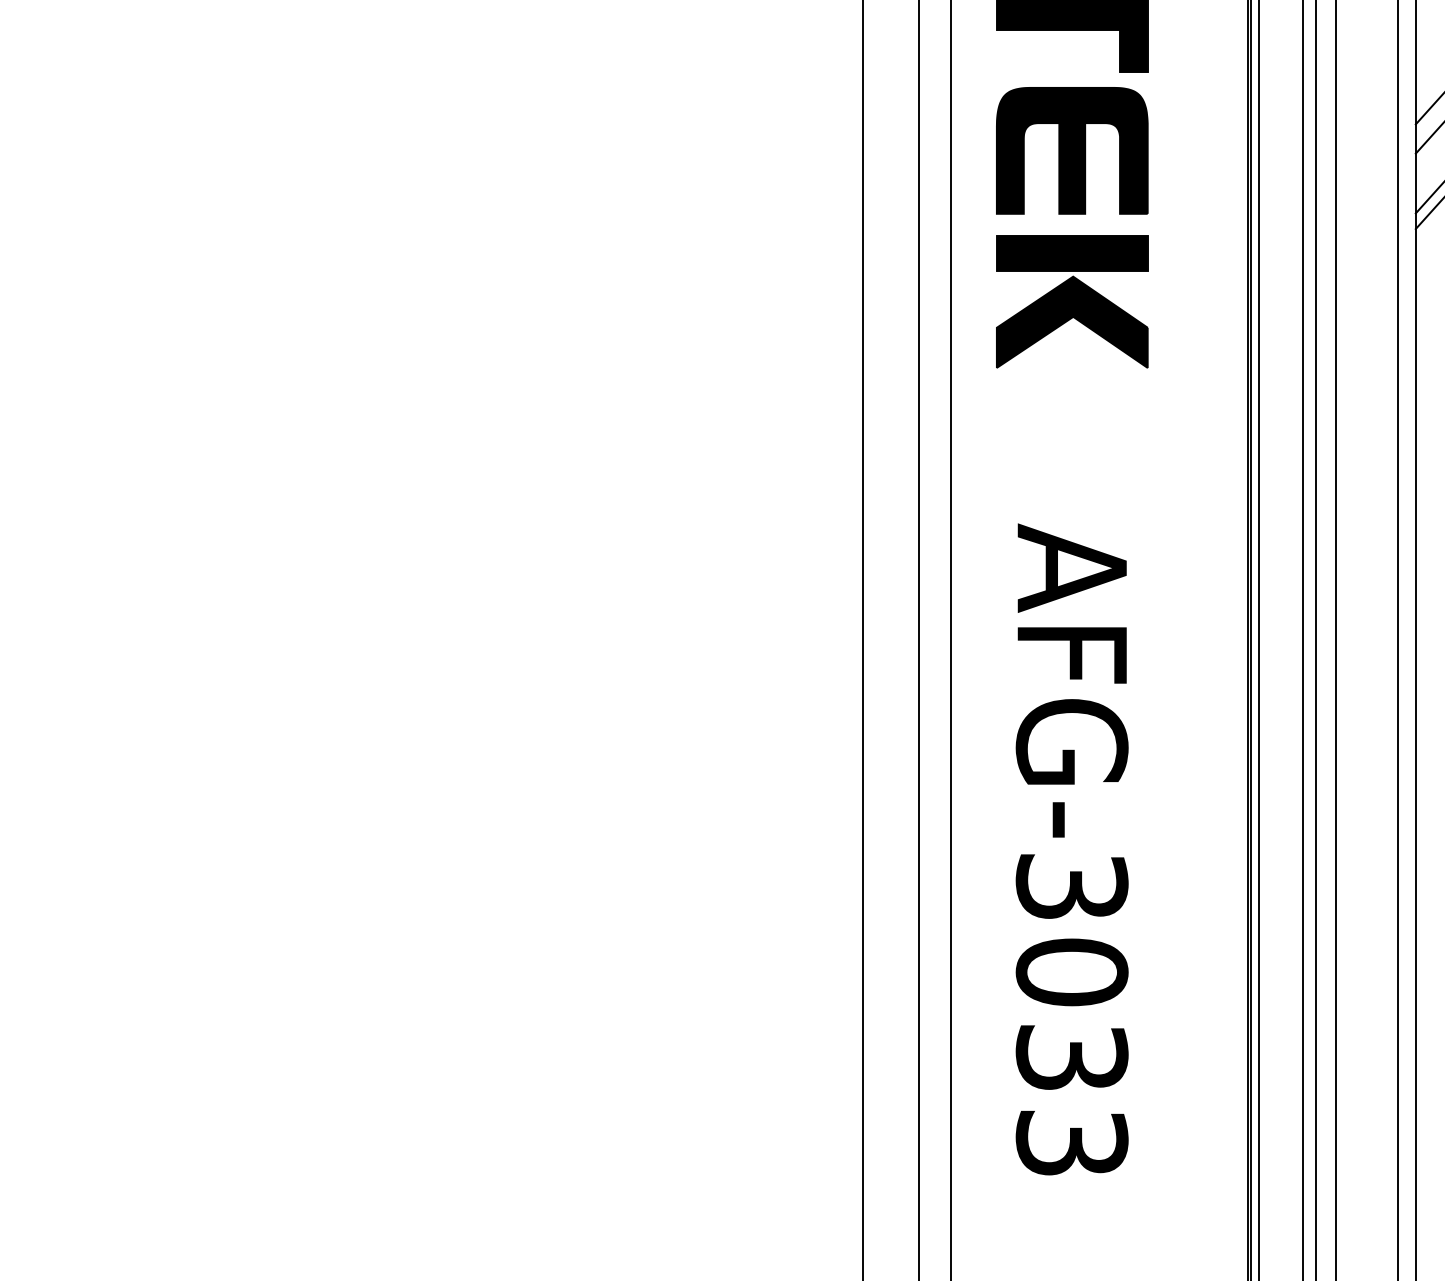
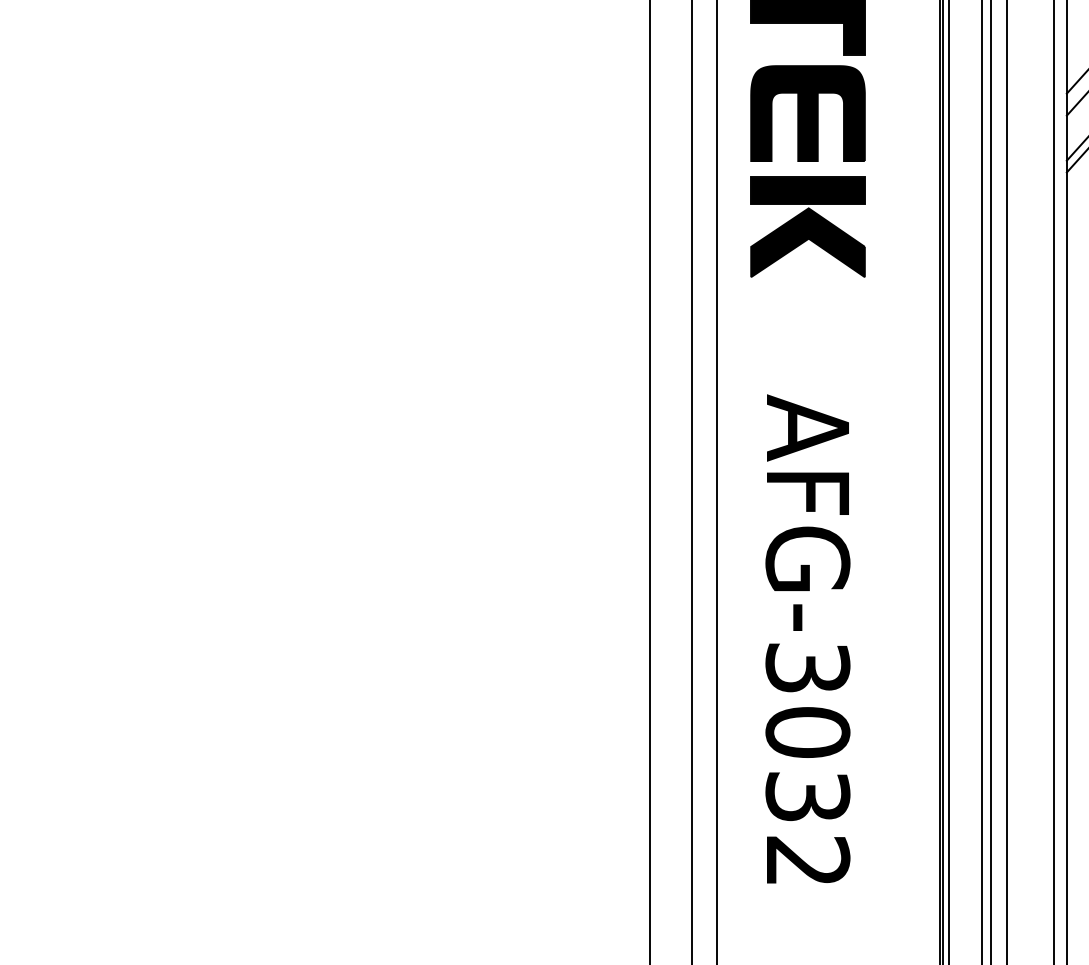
text: (1071, 1142) -> (807, 860), AFG-3033 -> AFG-3032

